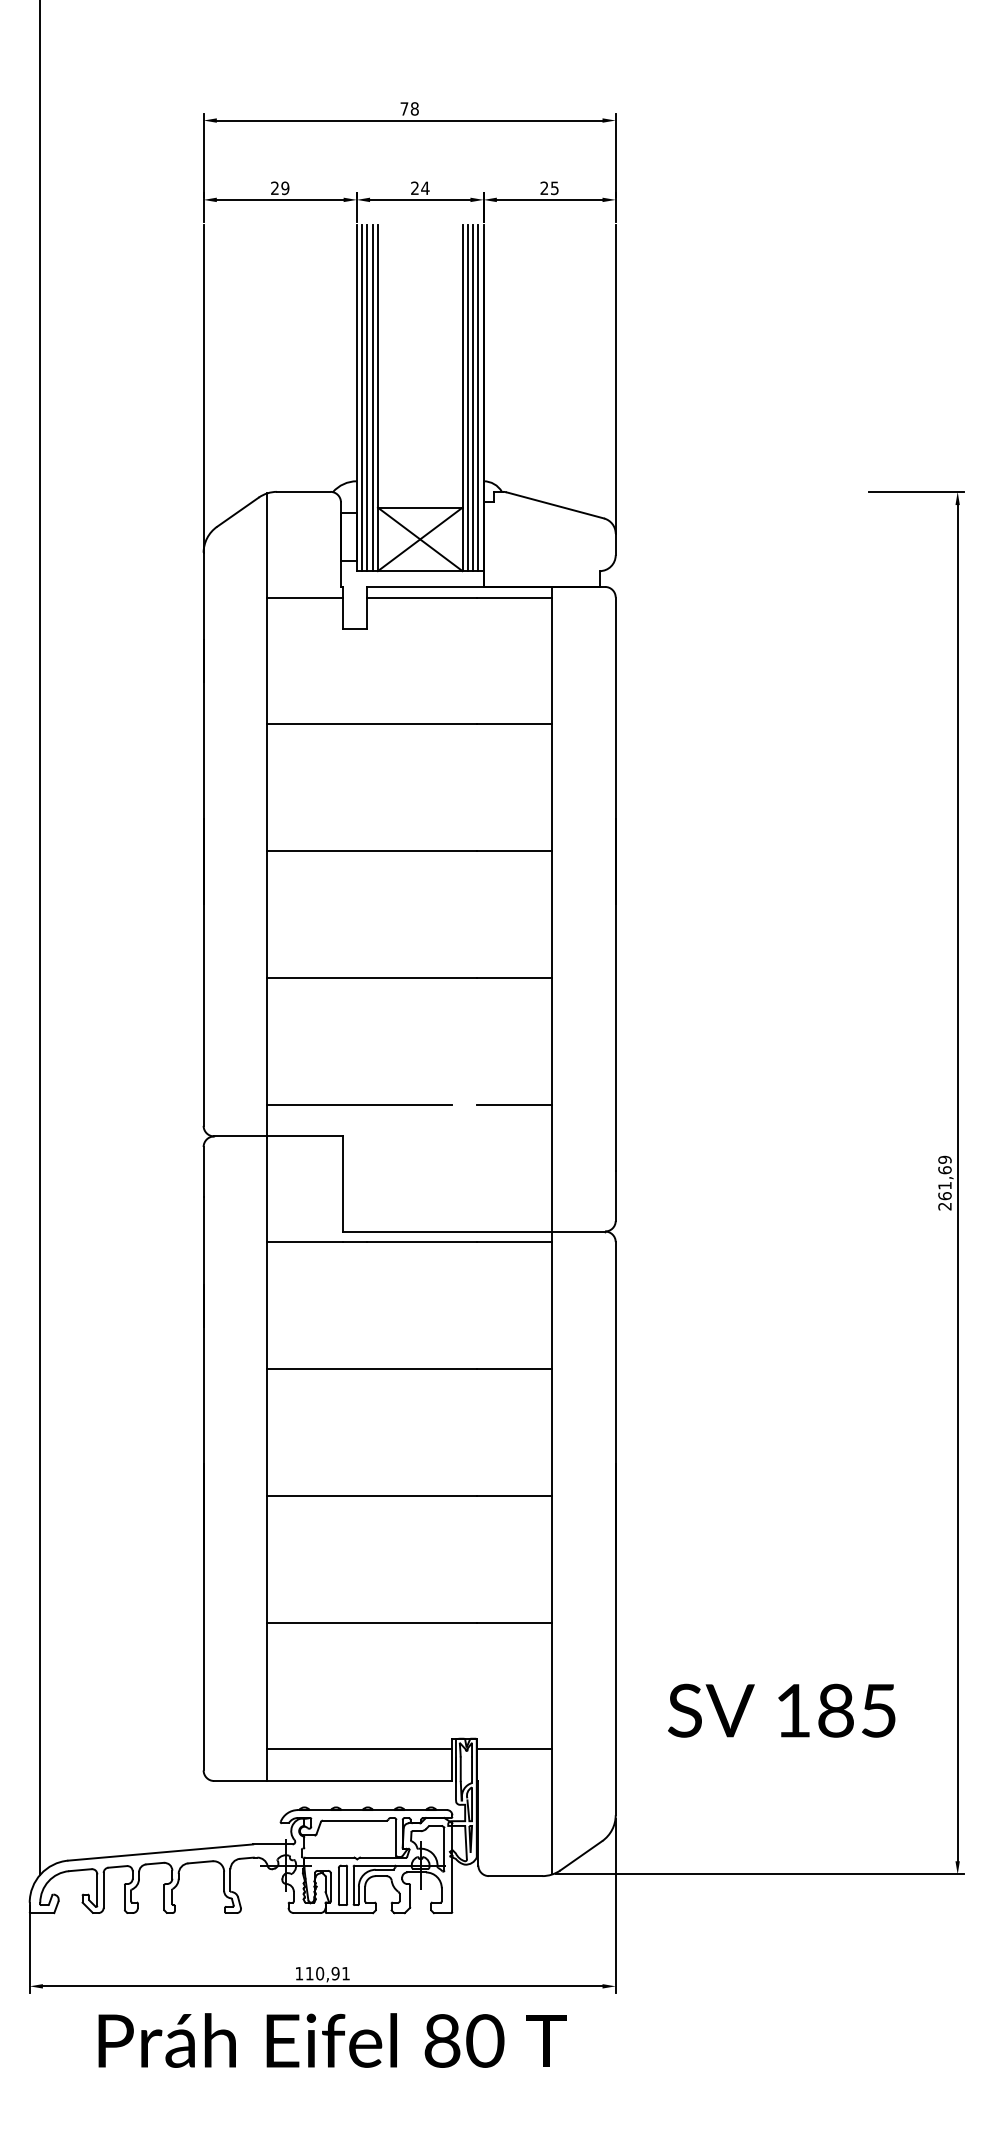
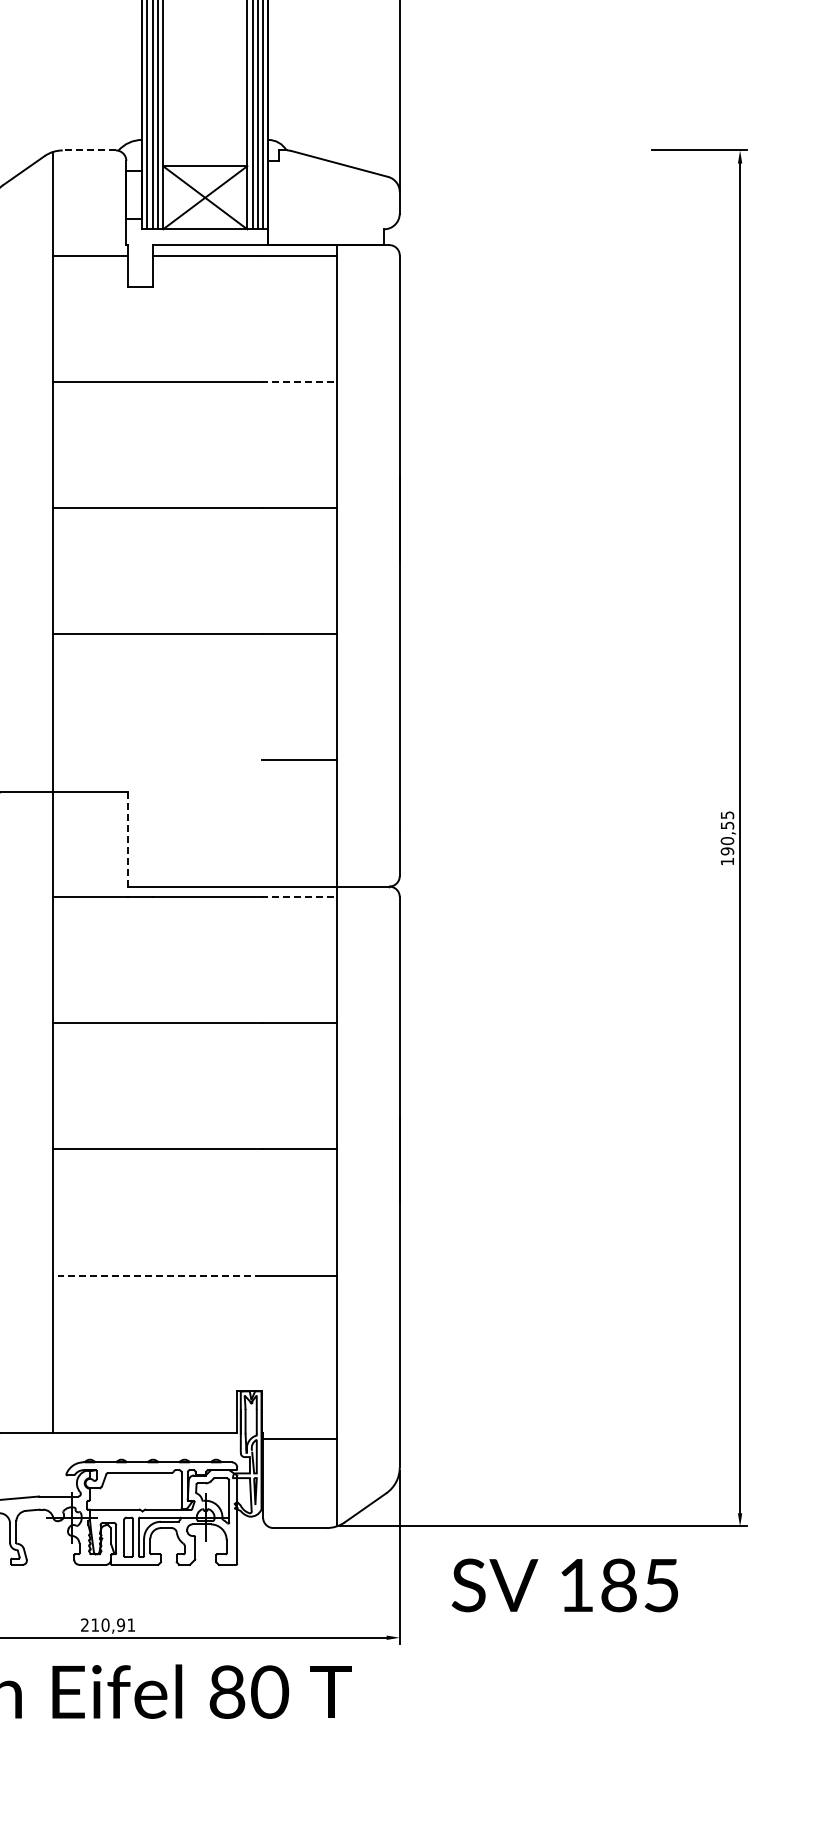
line: (303, 491) -> (89, 150), solid -> dashed
line: (514, 724) -> (299, 381), solid -> dashed
line: (359, 1104) -> (144, 760), removed
text: (944, 1182) -> (726, 837), 261,69 -> 190,55
line: (342, 1183) -> (127, 838), solid -> dashed
line: (514, 1242) -> (299, 897), solid -> dashed
line: (371, 1622) -> (156, 1275), solid -> dashed
text: (781, 1710) -> (564, 1585), moved
line: (359, 1749) -> (144, 1402), removed
line: (514, 1749) -> (299, 1438), moved
text: (298, 1973) -> (84, 1624), 110,91 -> 210,91

